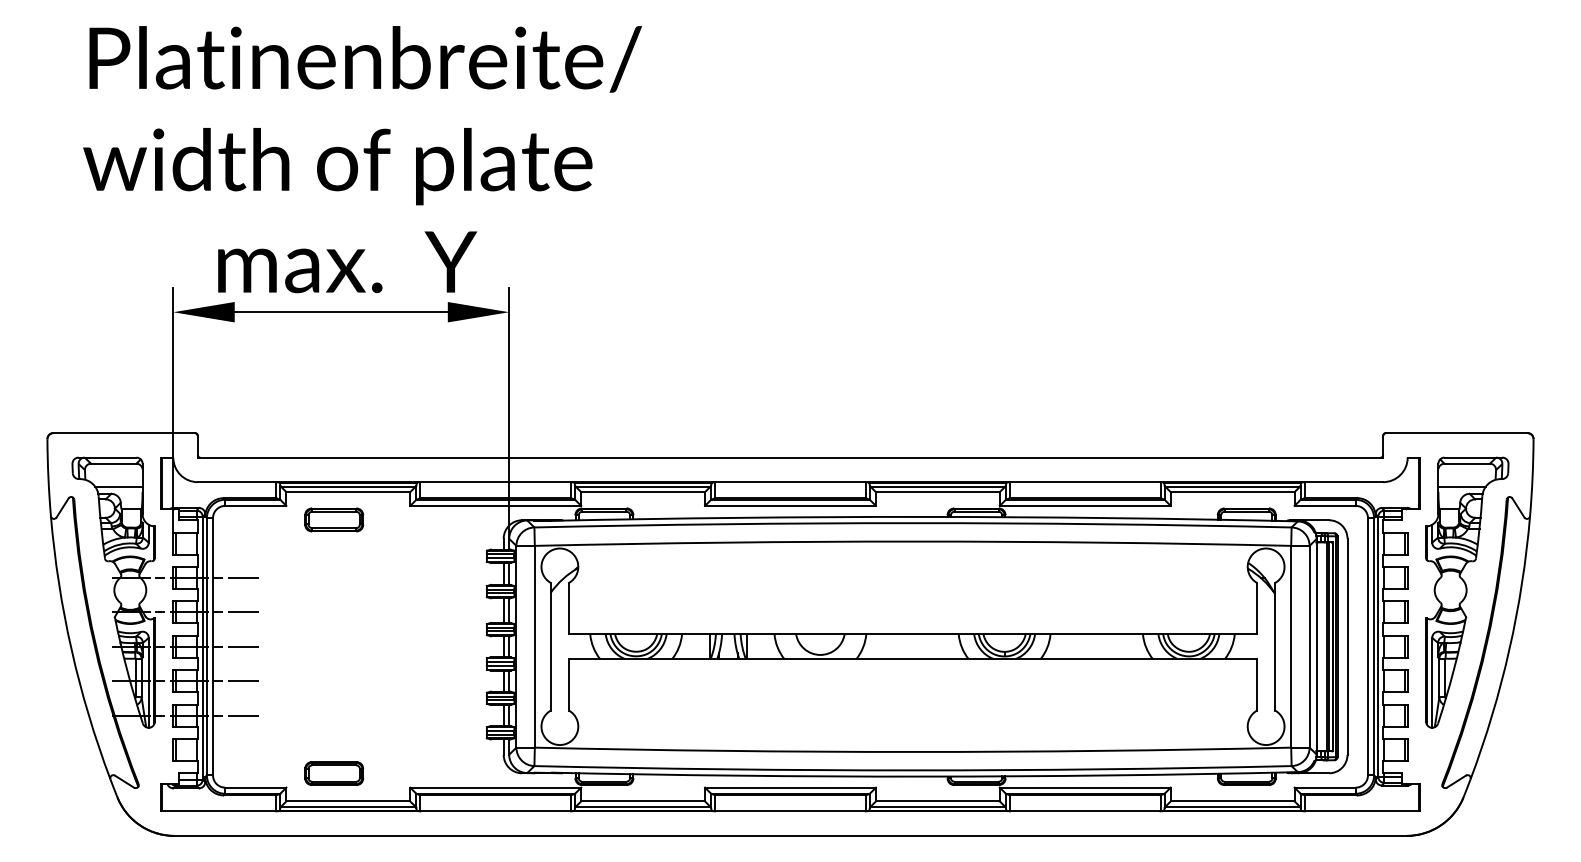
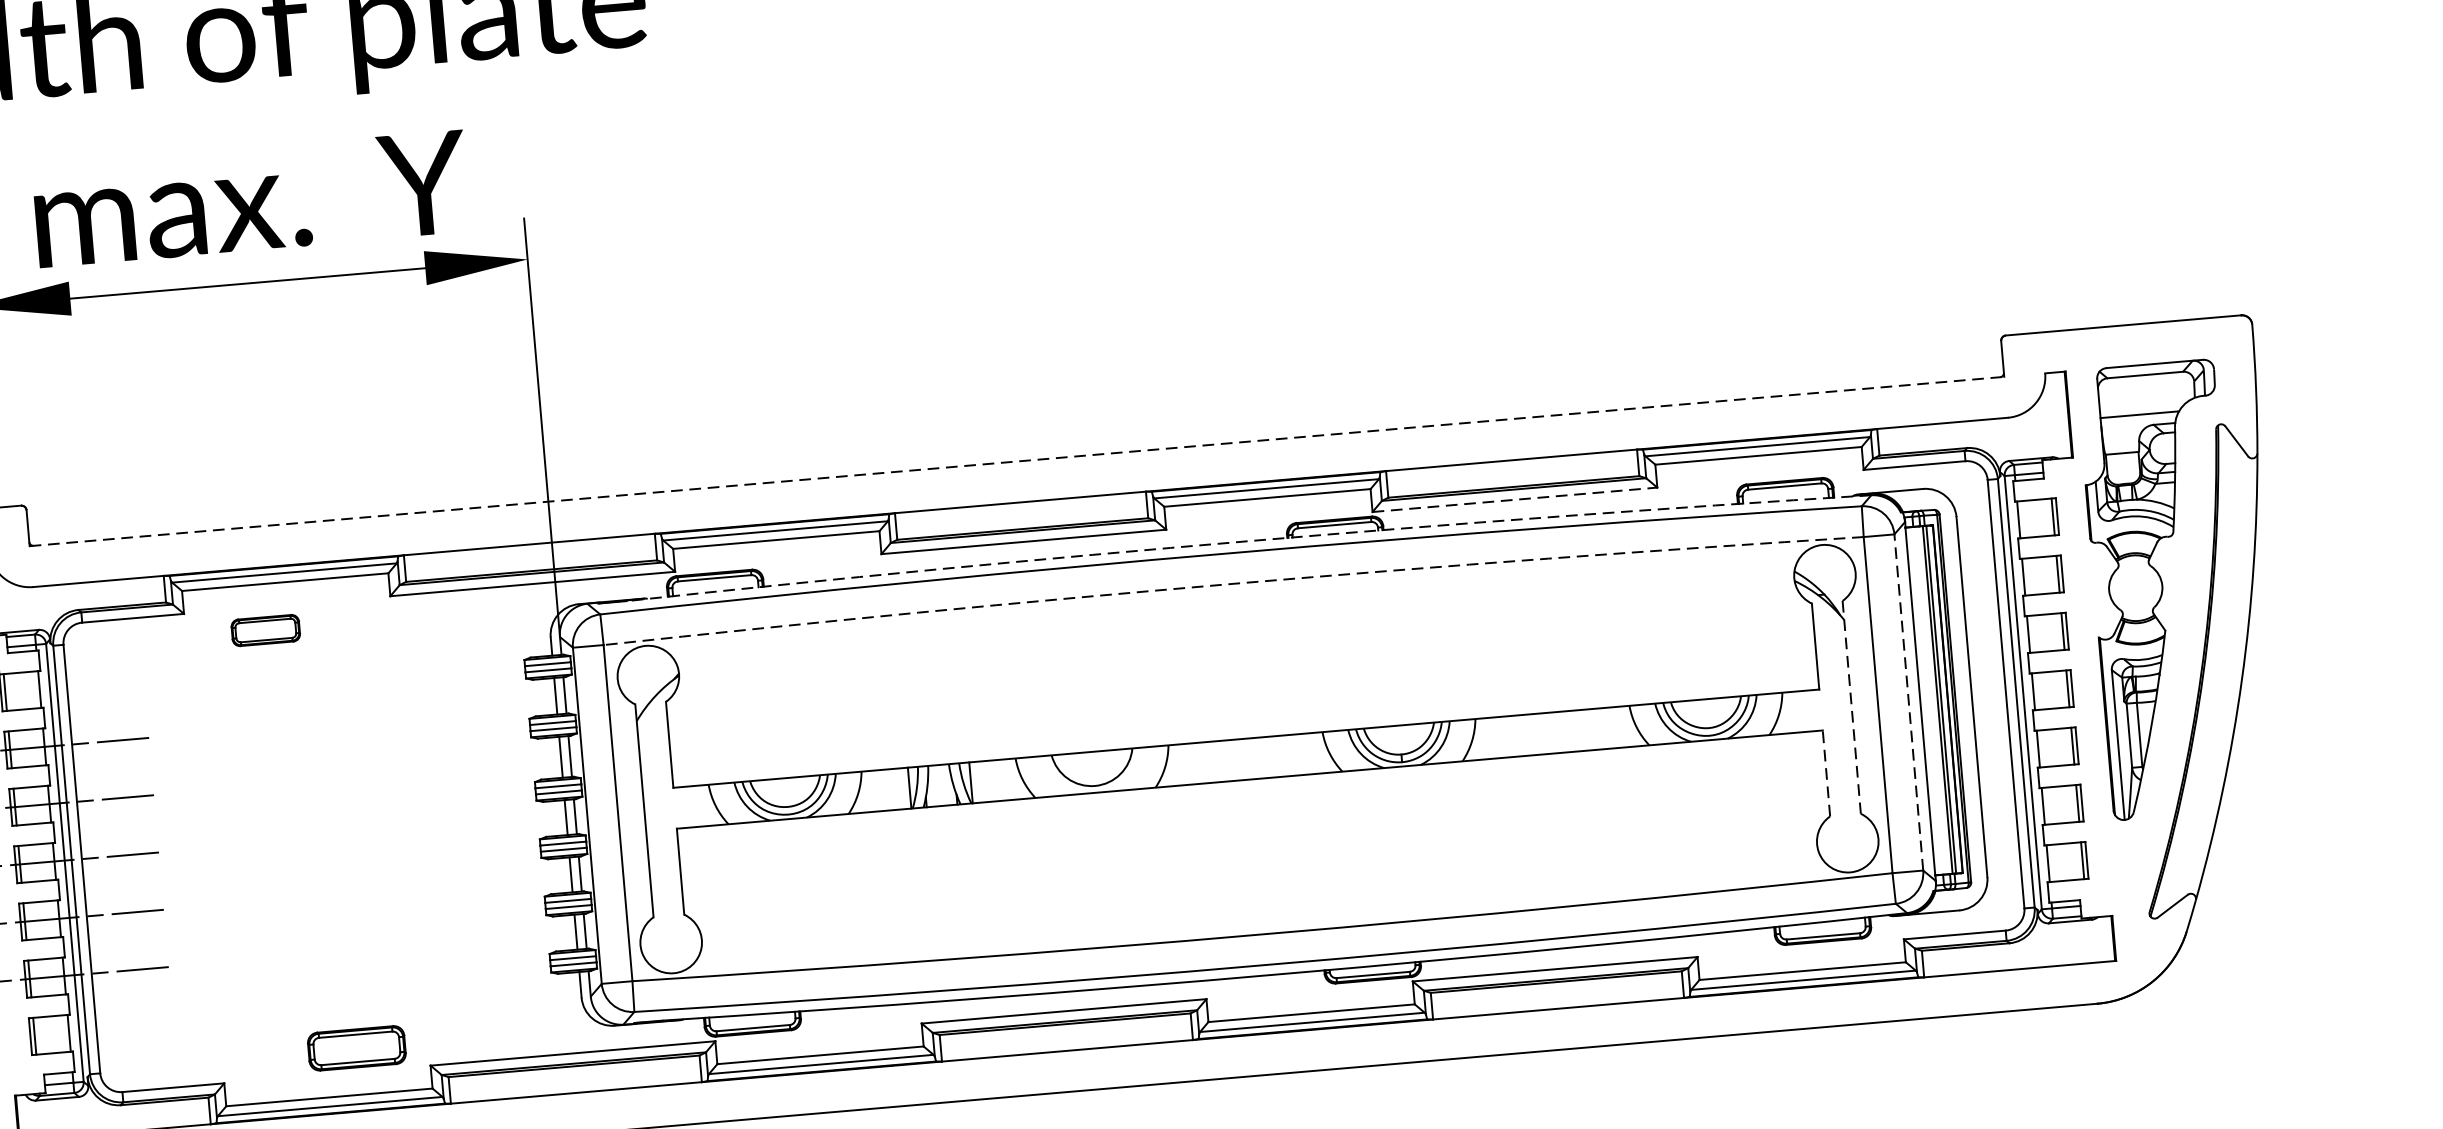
line: (790, 457) -> (1016, 461), solid -> dashed
line: (1085, 505) -> (1515, 499), solid -> dashed
arc: (924, 516) -> (1248, 540), solid -> dashed
part: (334, 519) -> (266, 629), size x0.7
arc: (913, 541) -> (1233, 583), solid -> dashed
line: (1275, 646) -> (1851, 706), solid -> dashed
line: (1309, 646) -> (1908, 702), solid -> dashed
line: (1256, 684) -> (1825, 772), solid -> dashed
part: (334, 773) -> (357, 1048), moved

